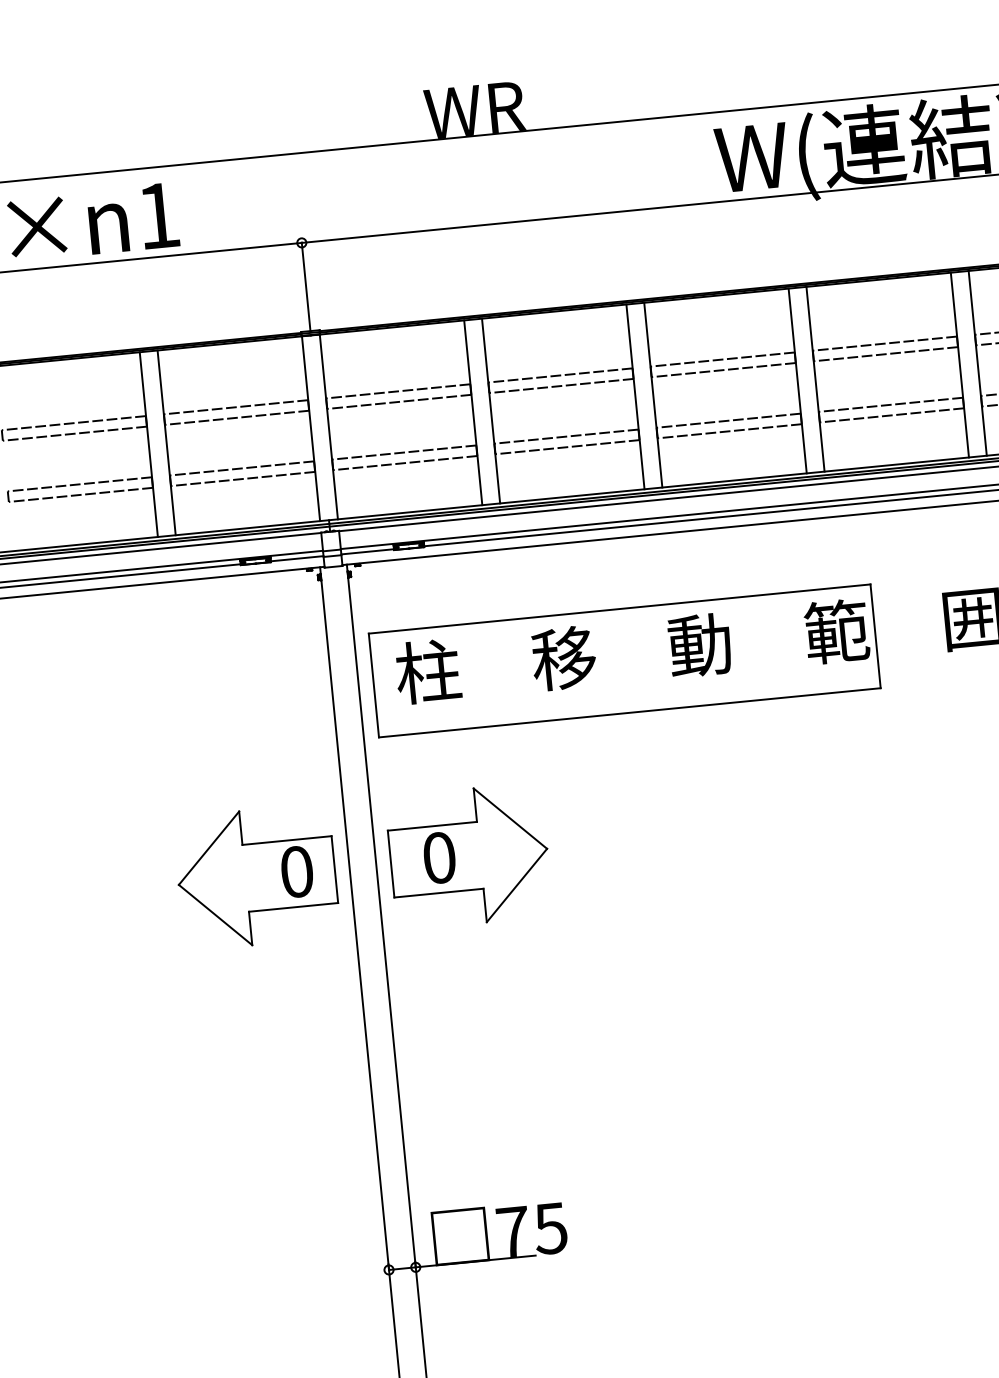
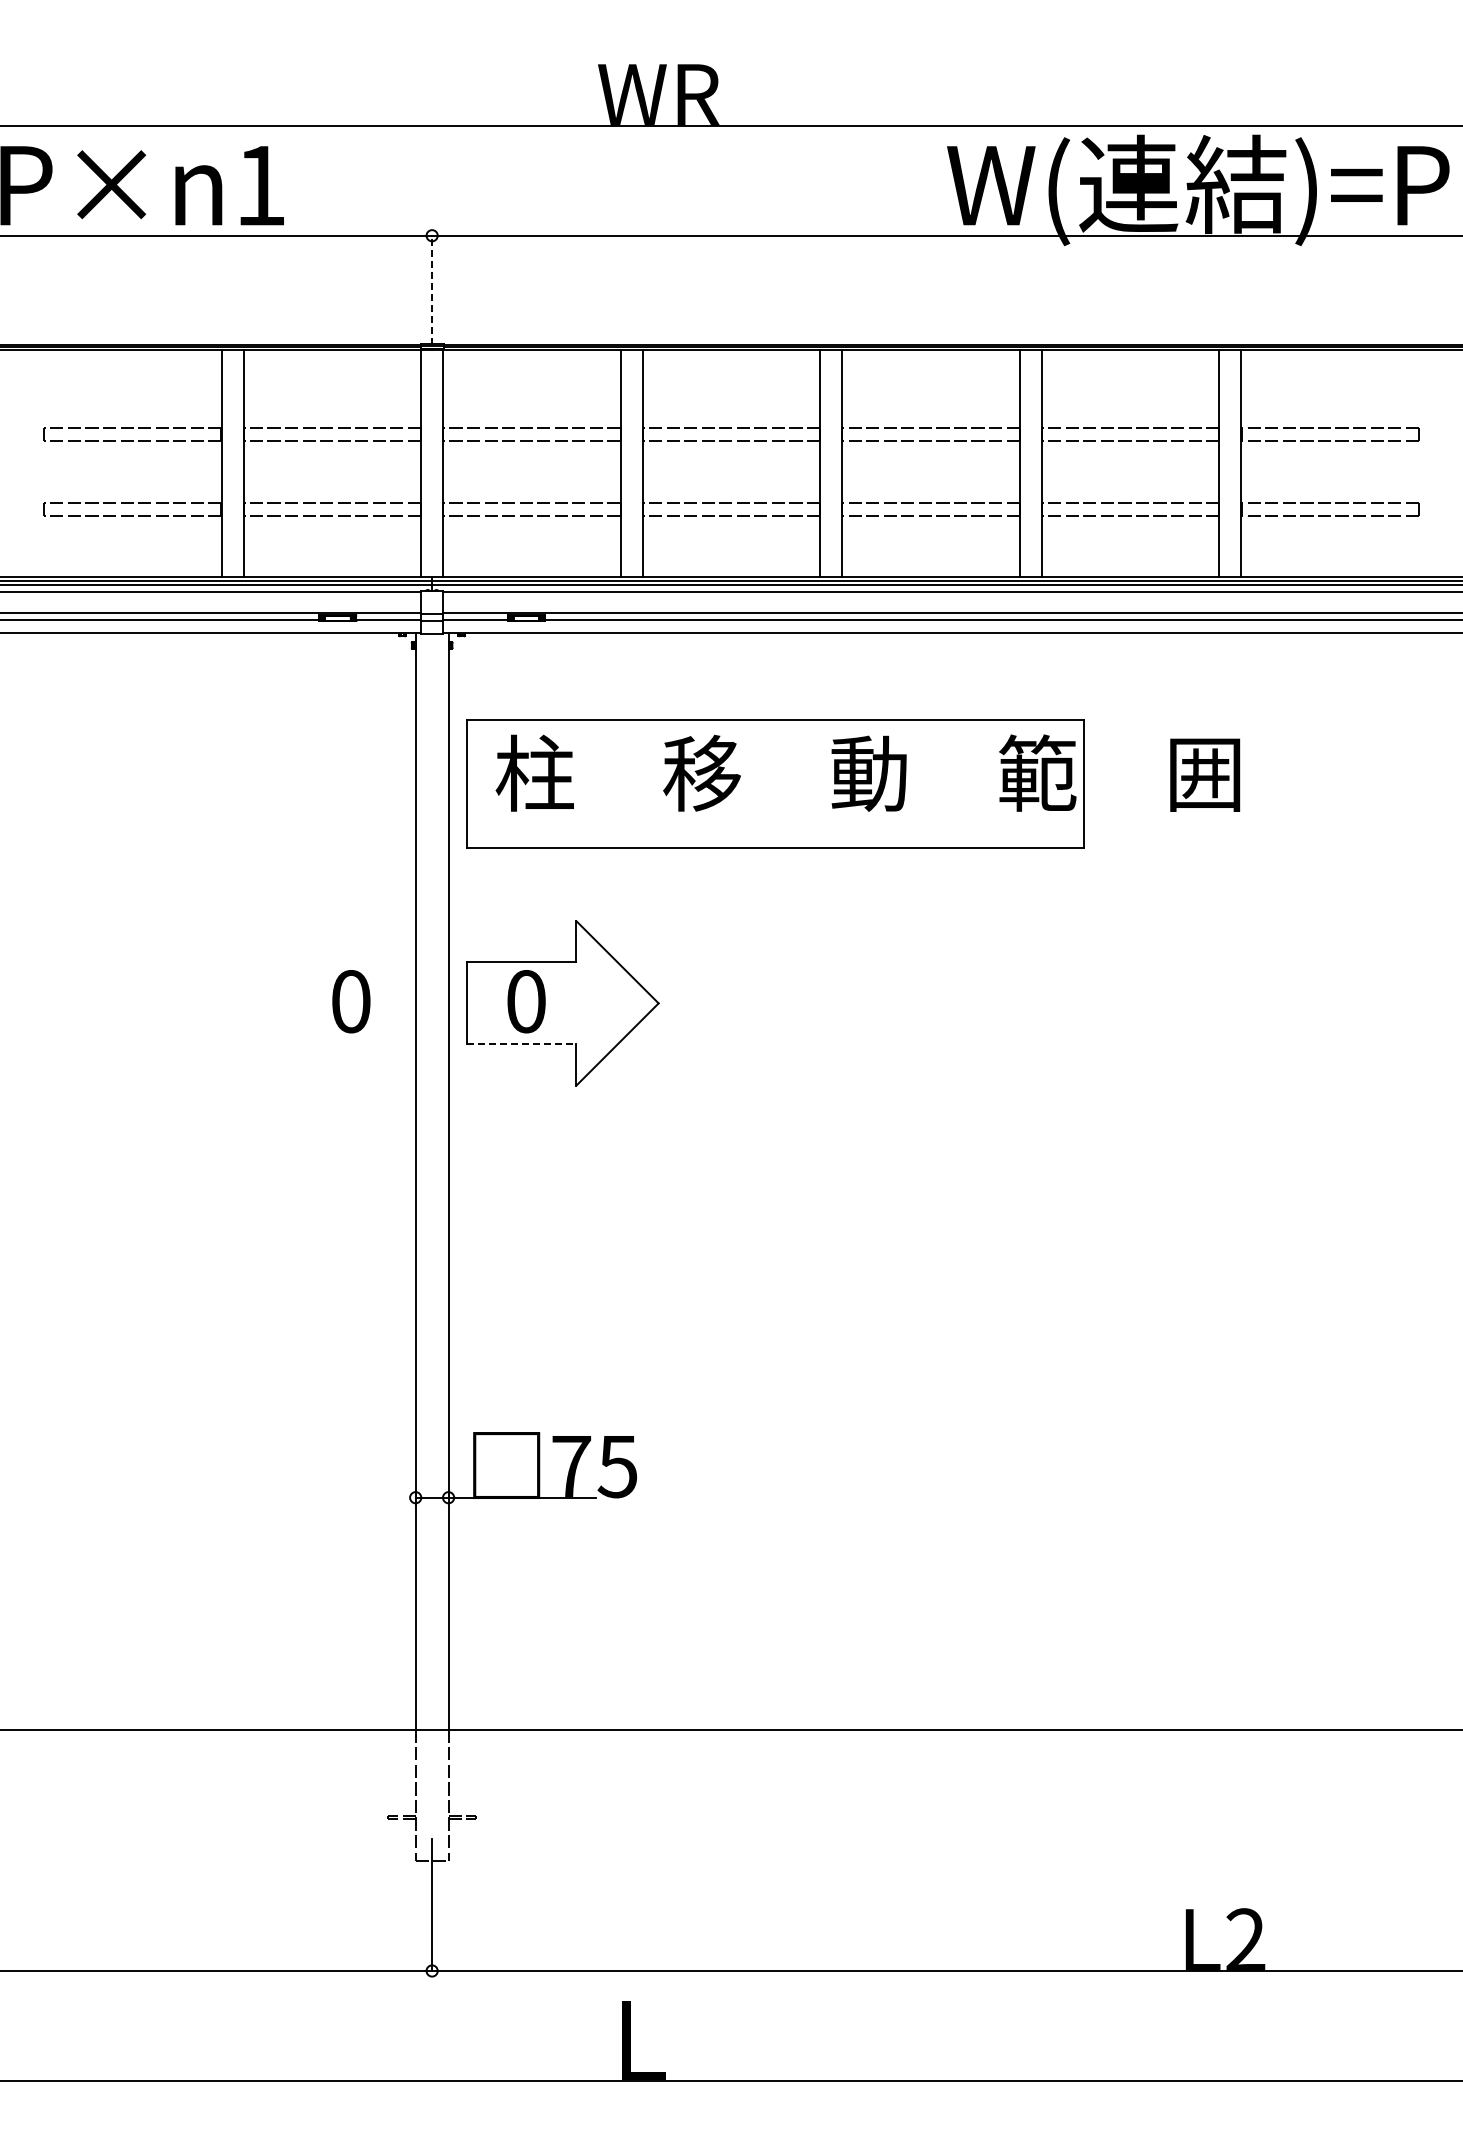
line: (306, 287) -> (432, 290), solid -> dashed
part: (256, 877) -> (301, 1003), removed
line: (438, 893) -> (521, 1044), solid -> dashed

